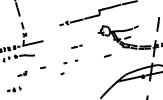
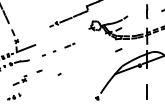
part: (107, 56) -> (118, 50), moved
part: (71, 62) -> (49, 53), moved
part: (22, 73) -> (19, 79), size x1.67

